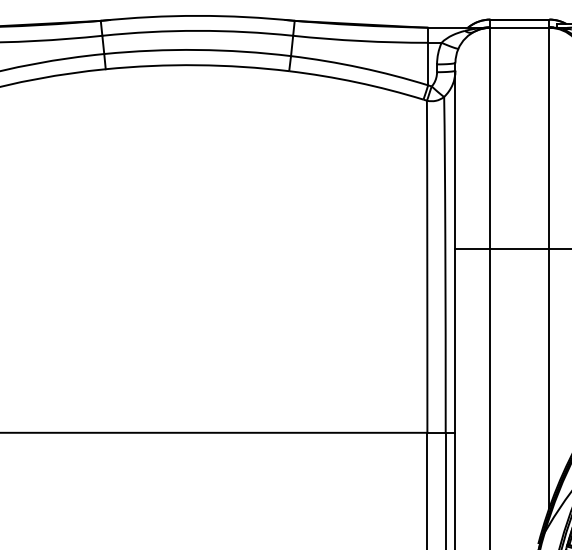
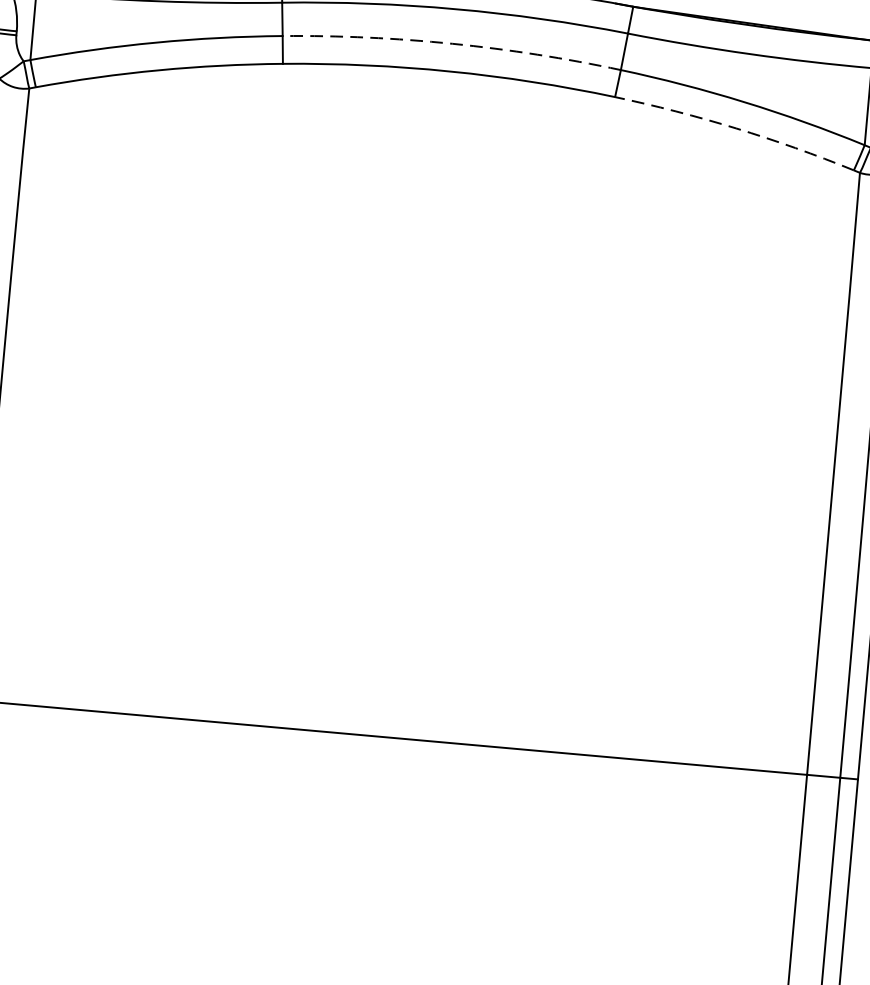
arc: (197, 49) -> (452, 42), solid -> dashed
arc: (356, 82) -> (735, 128), solid -> dashed

